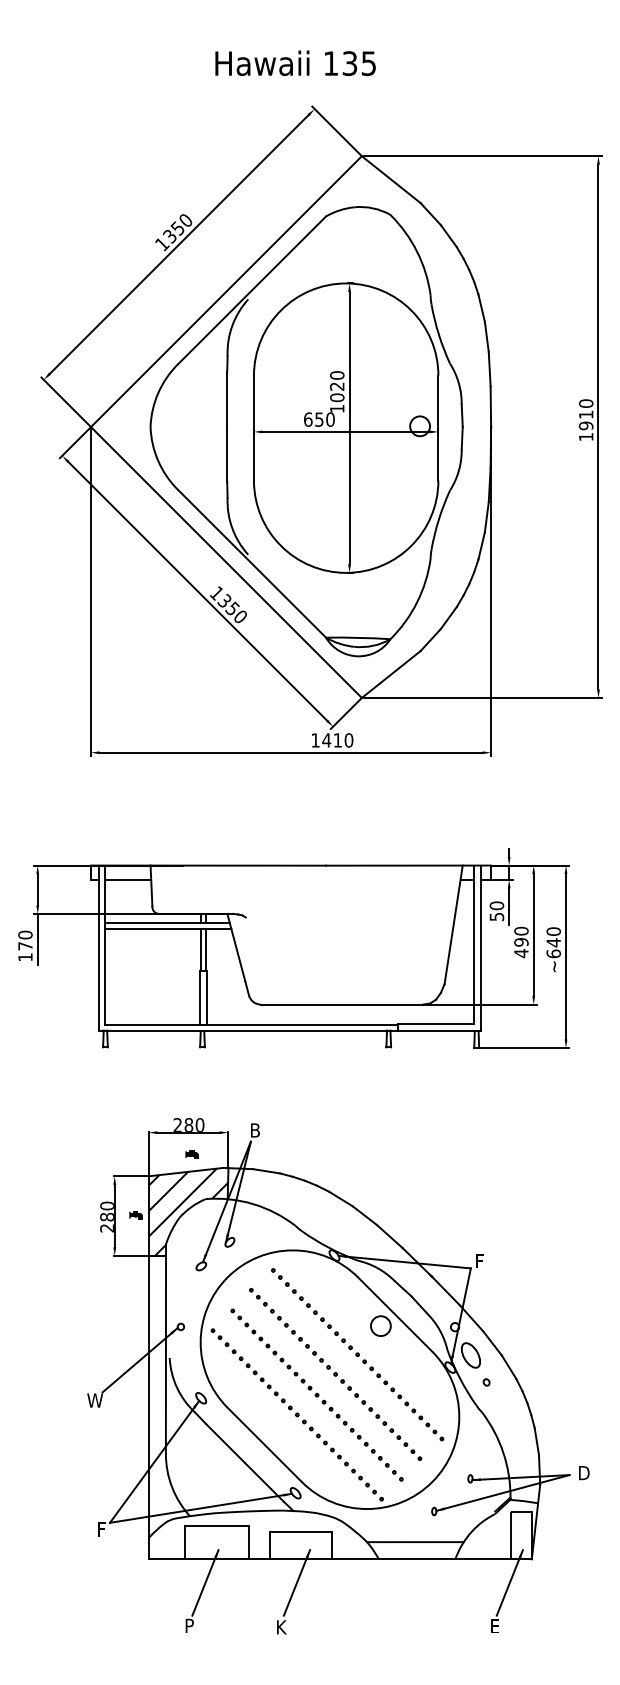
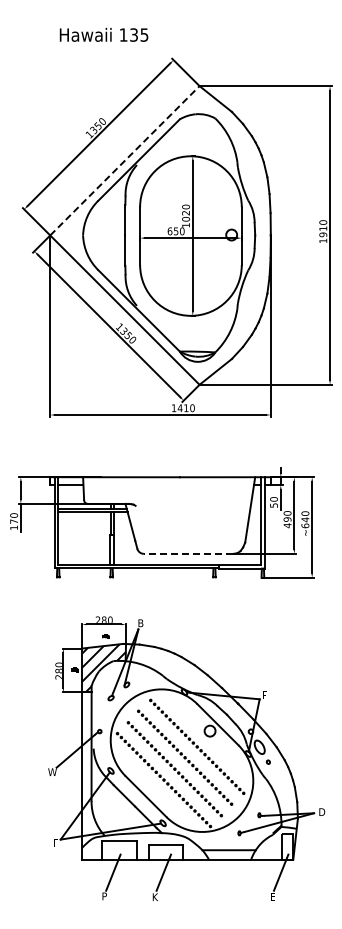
text: (294, 62) -> (103, 34), moved
line: (225, 291) -> (124, 160), solid -> dashed
line: (341, 1003) -> (188, 553), solid -> dashed

